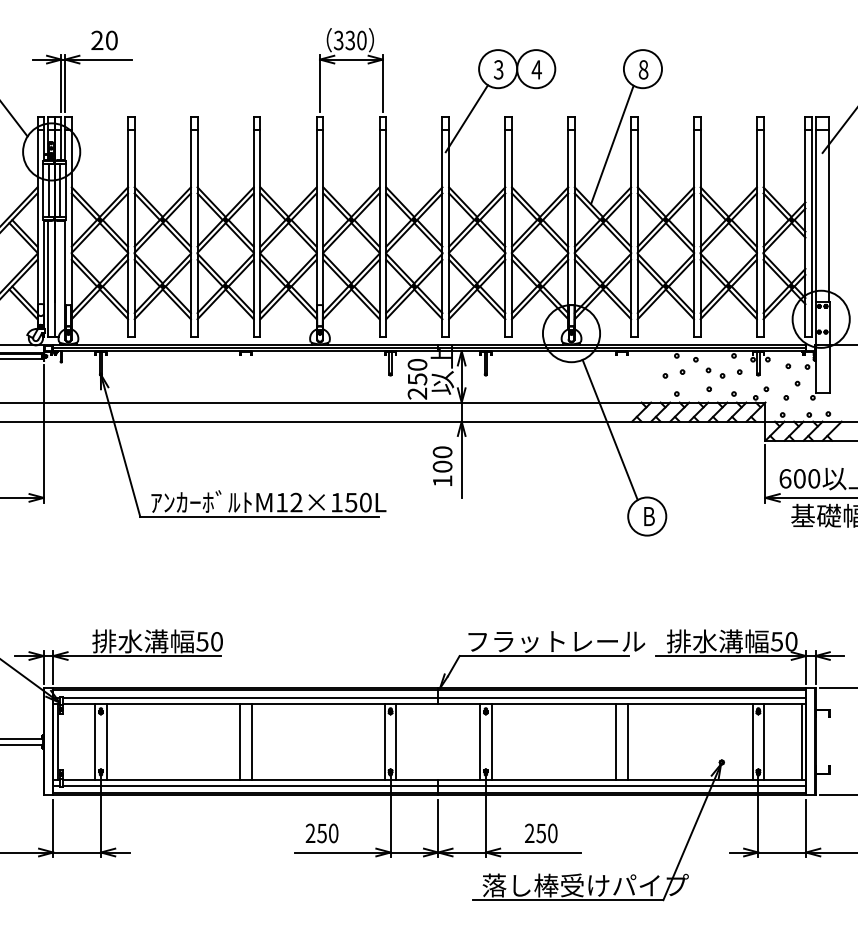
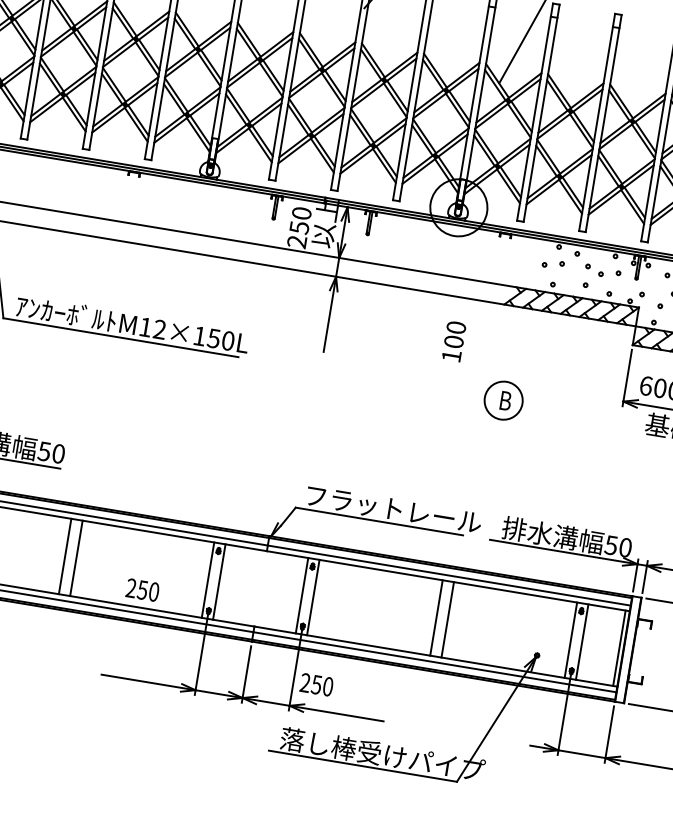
line: (609, 429) -> (480, 308), removed
text: (442, 465) -> (454, 340), moved
text: (321, 833) -> (142, 590), moved
text: (541, 833) -> (316, 684), moved

